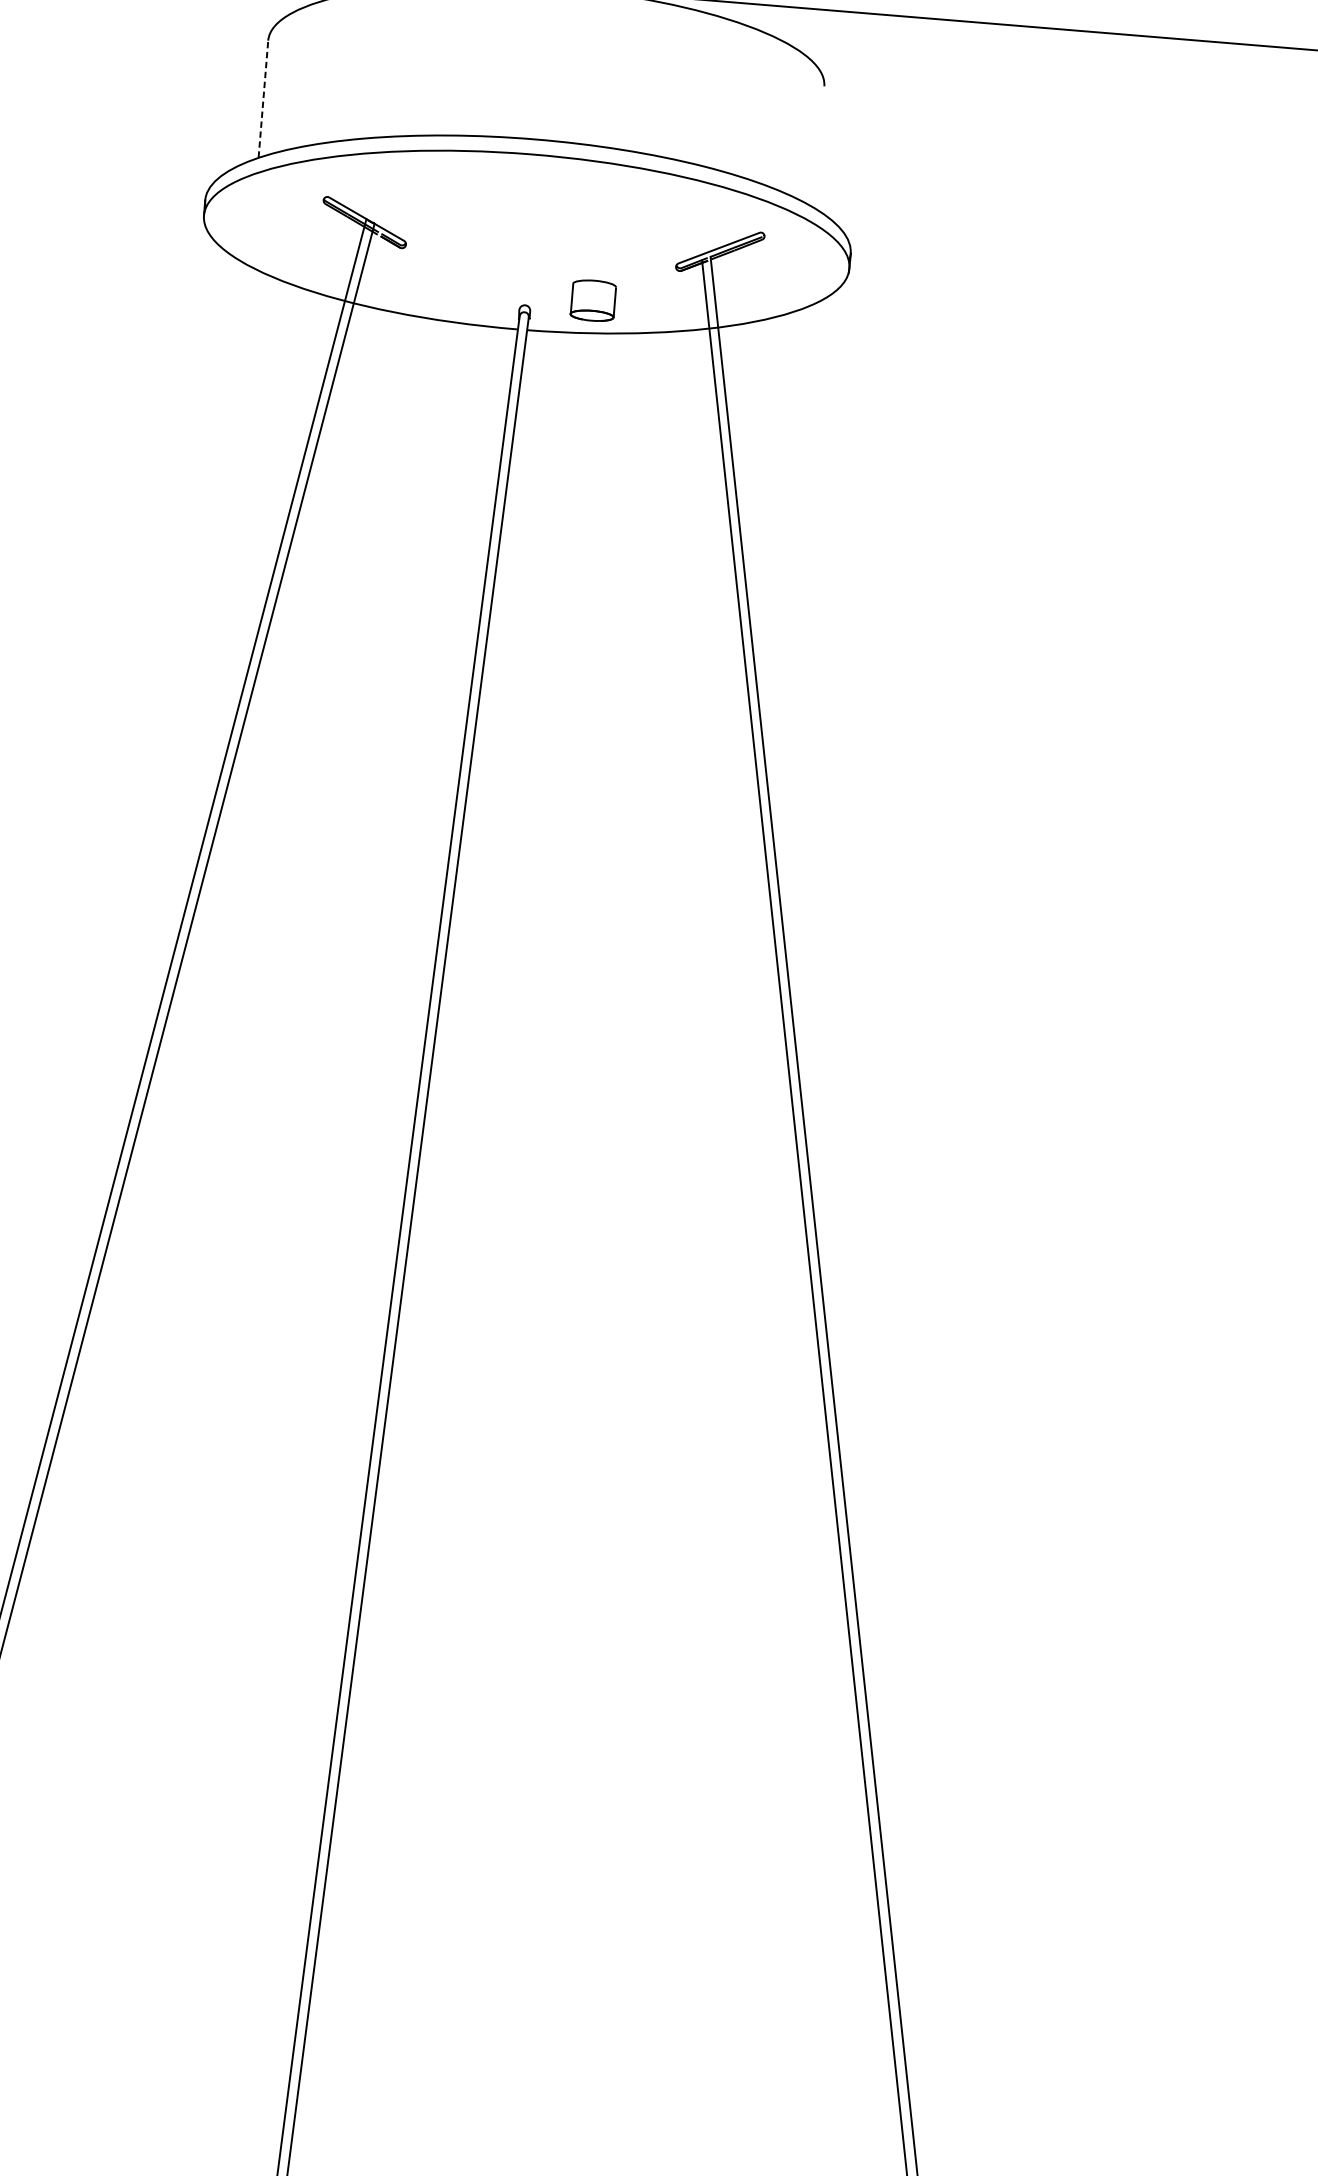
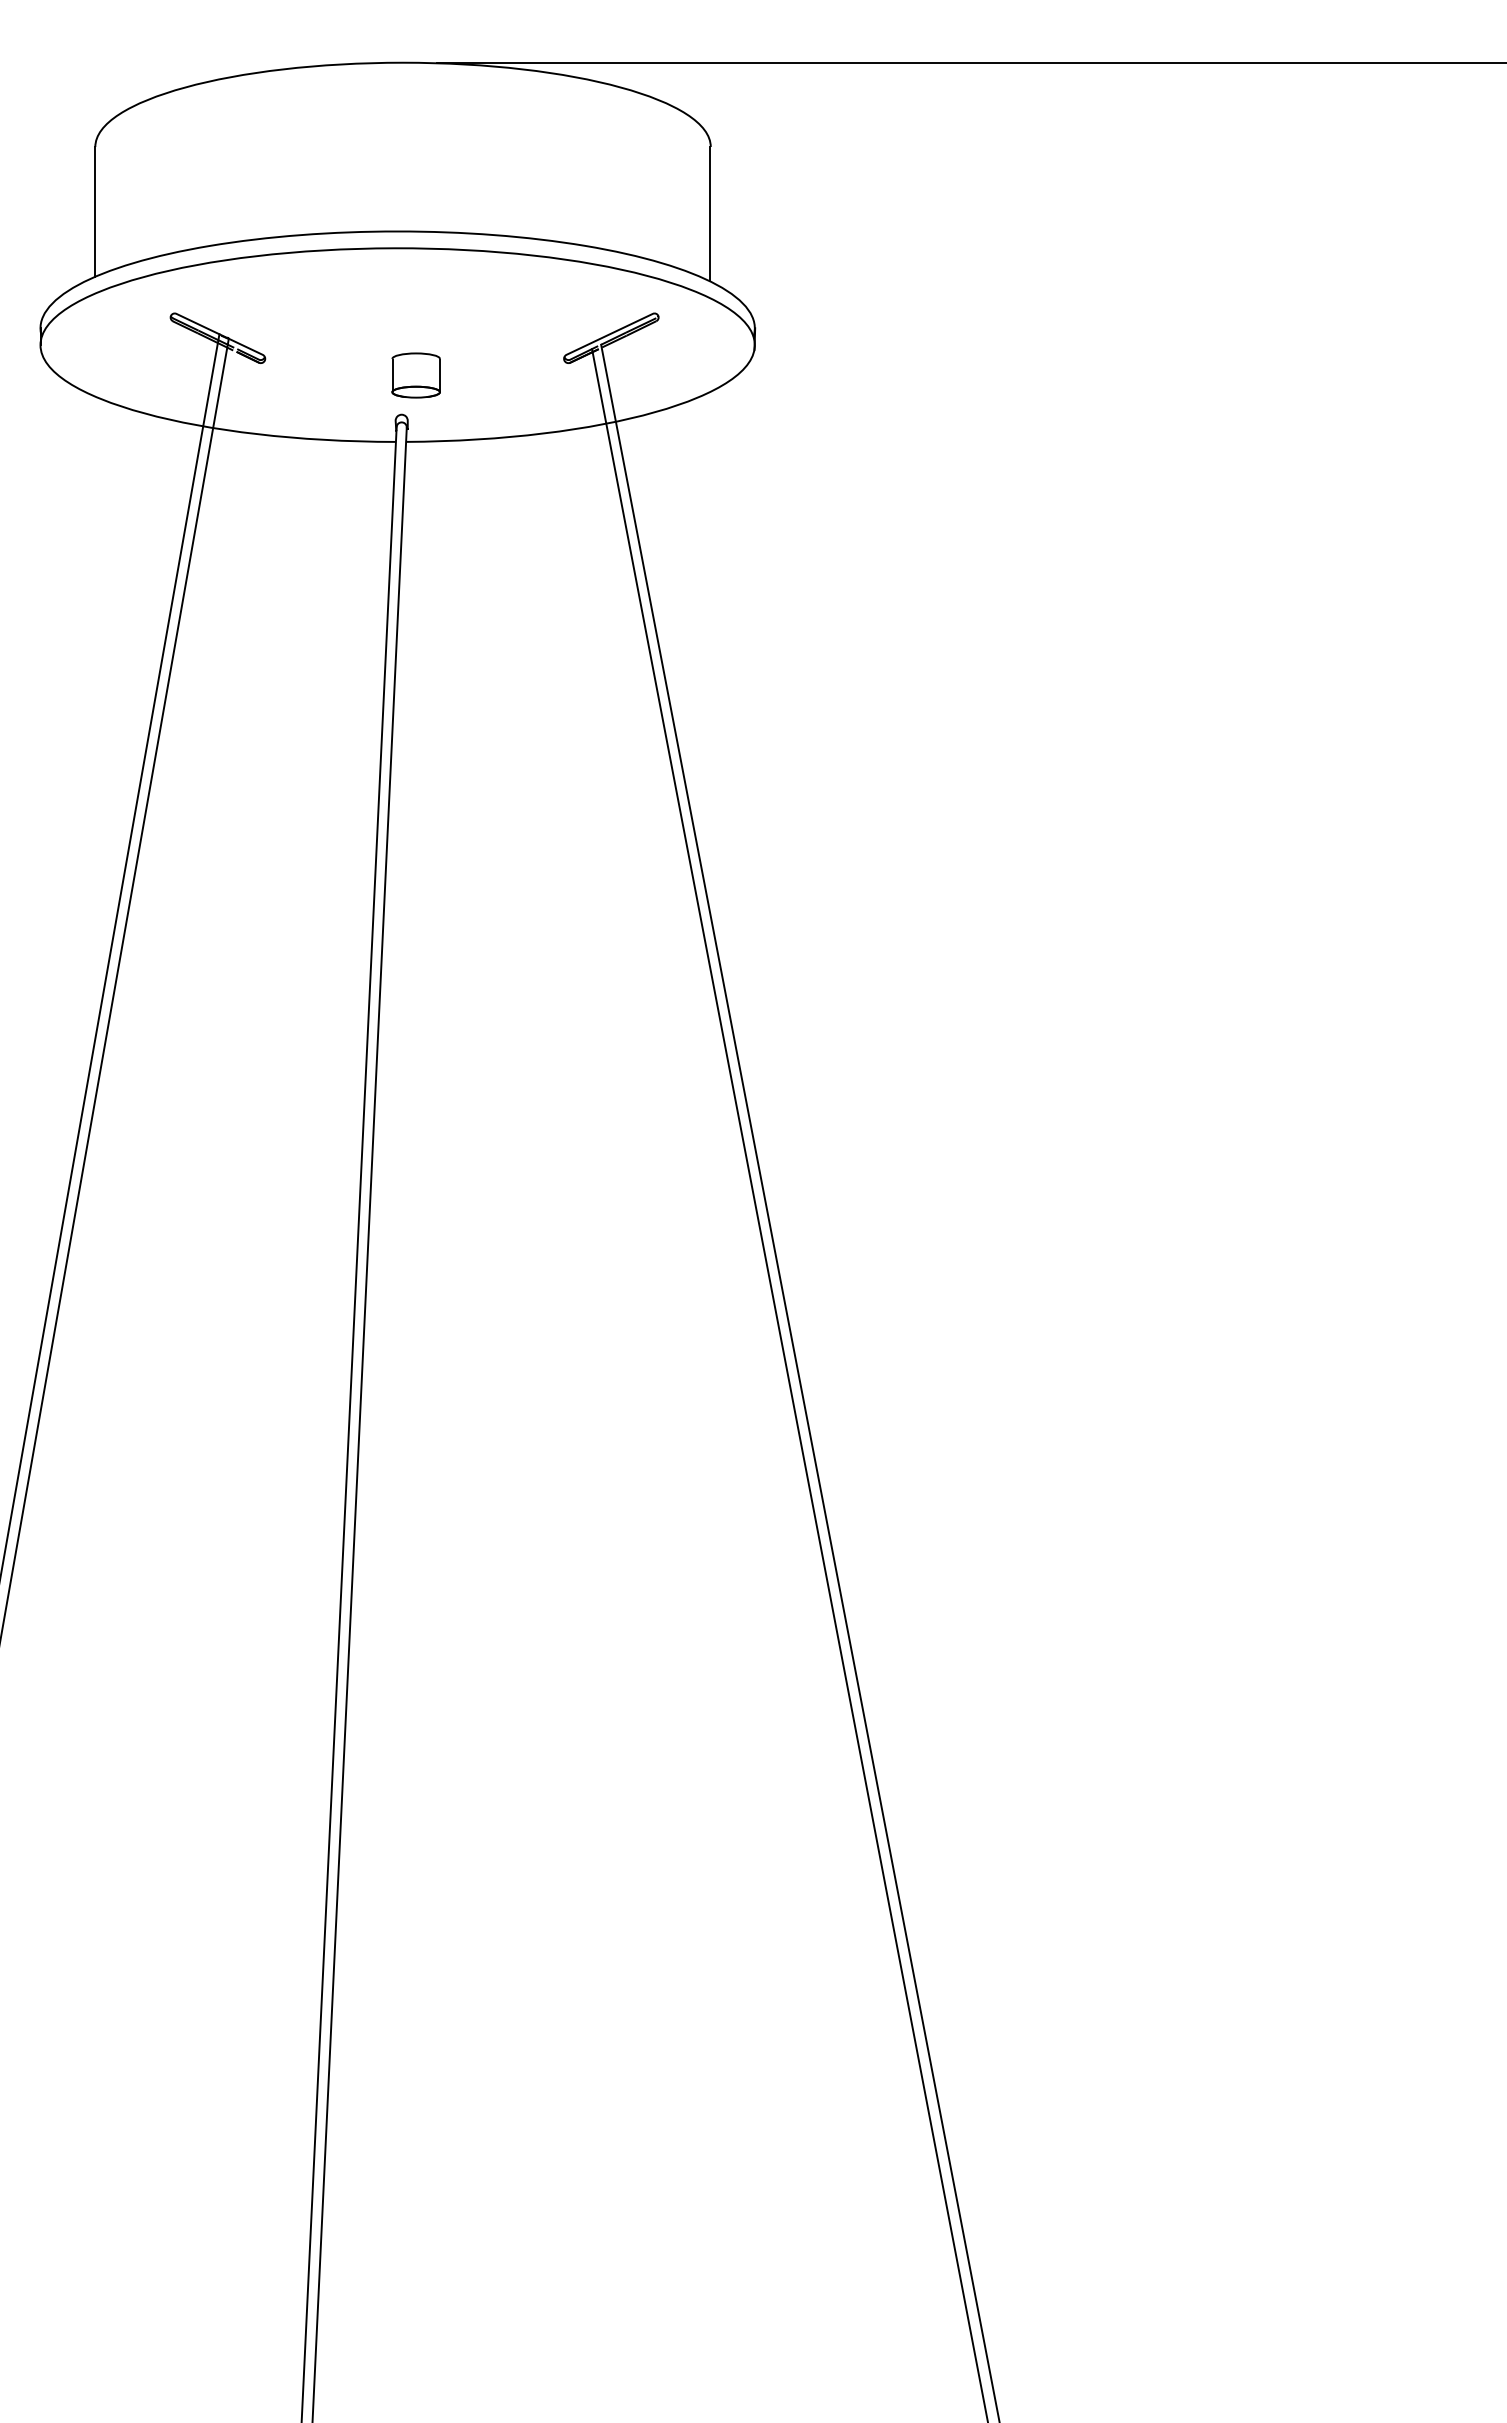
line: (263, 98) -> (95, 211), dashed -> solid
line: (819, 147) -> (710, 214), added
part: (592, 300) -> (415, 375), moved

